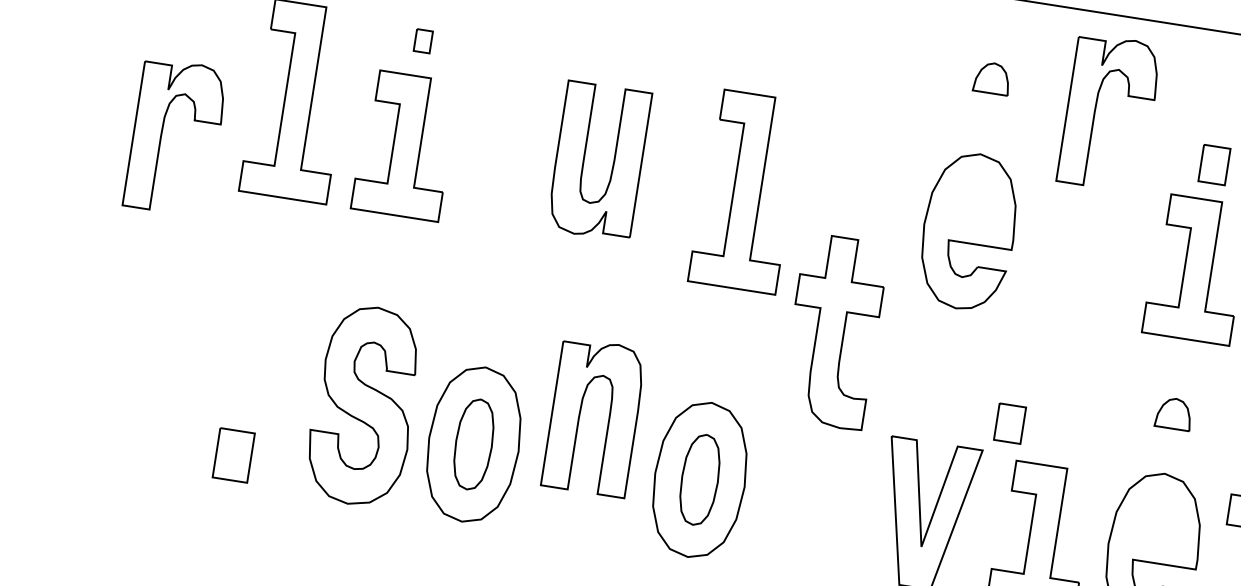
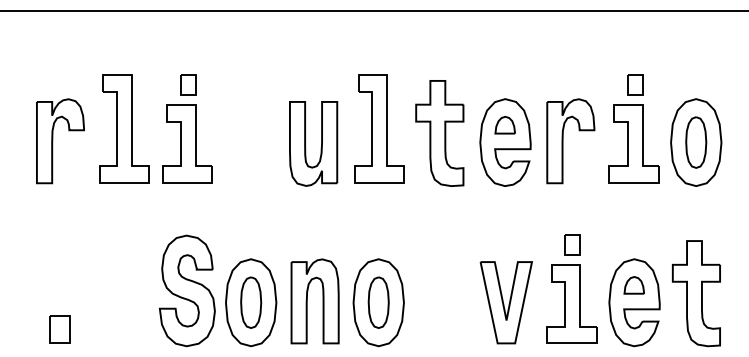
part: (423, 40) -> (188, 84), size x1.67
part: (991, 76) -> (504, 124), moved
part: (1096, 111) -> (563, 141), moved
part: (163, 135) -> (53, 141), moved
part: (584, 158) -> (305, 143), moved
part: (746, 190) -> (379, 128), moved
part: (833, 331) -> (439, 133), moved
part: (1172, 413) -> (633, 285), moved
part: (580, 415) -> (307, 301), moved
part: (1009, 422) -> (572, 244), moved
part: (233, 455) -> (59, 329), moved

